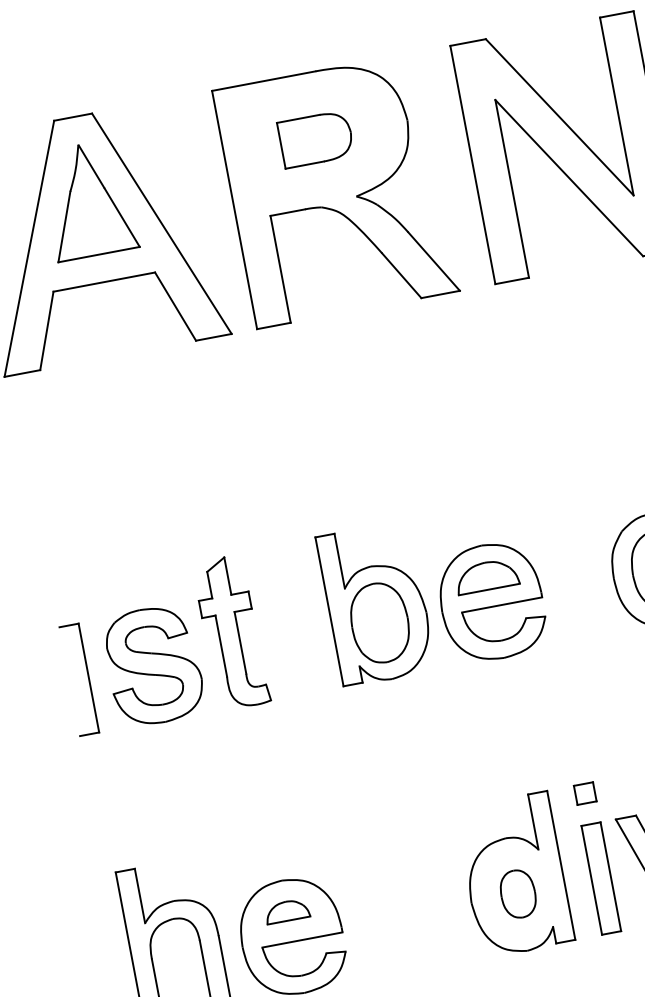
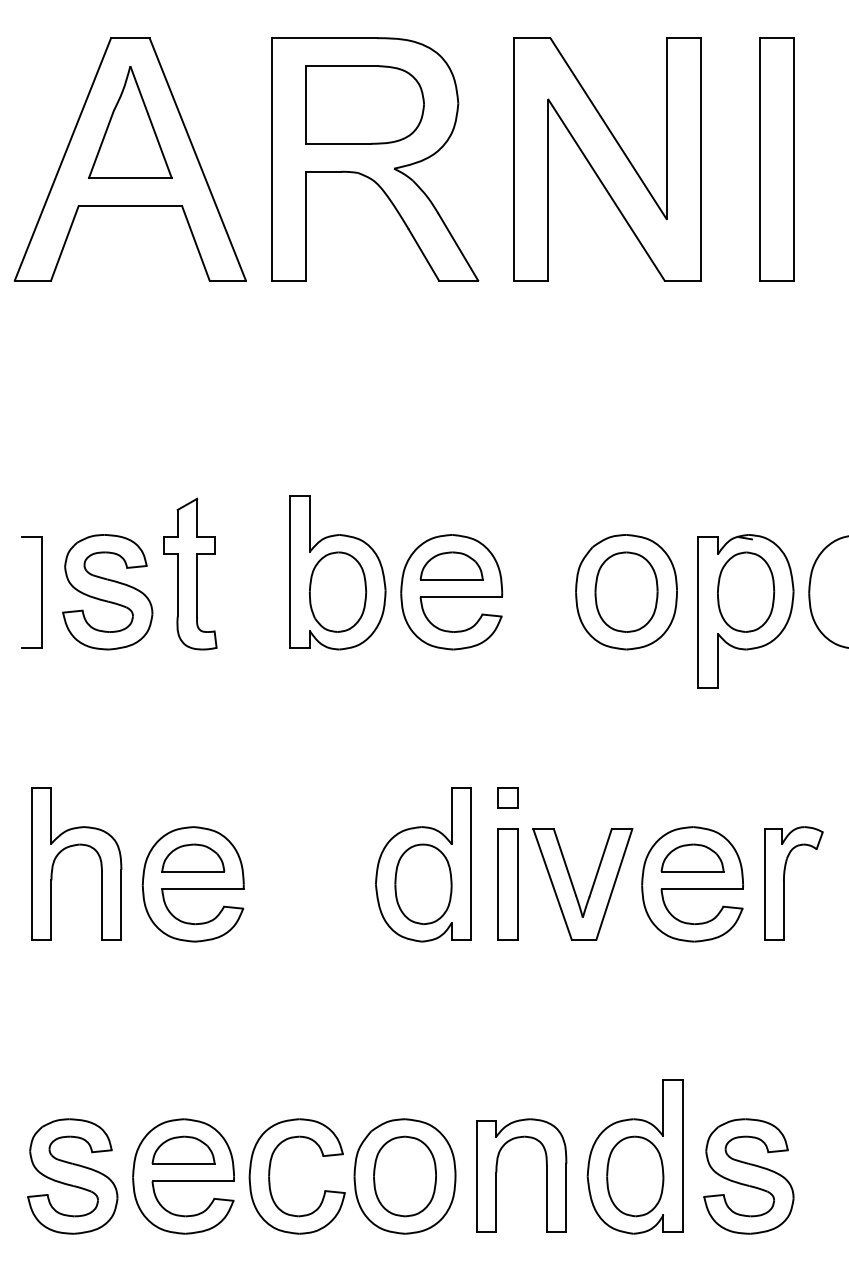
part: (315, 138) -> (364, 104), size x1.67
part: (518, 893) -> (423, 883), size x1.67
part: (287, 910) -> (193, 857), size x1.43

